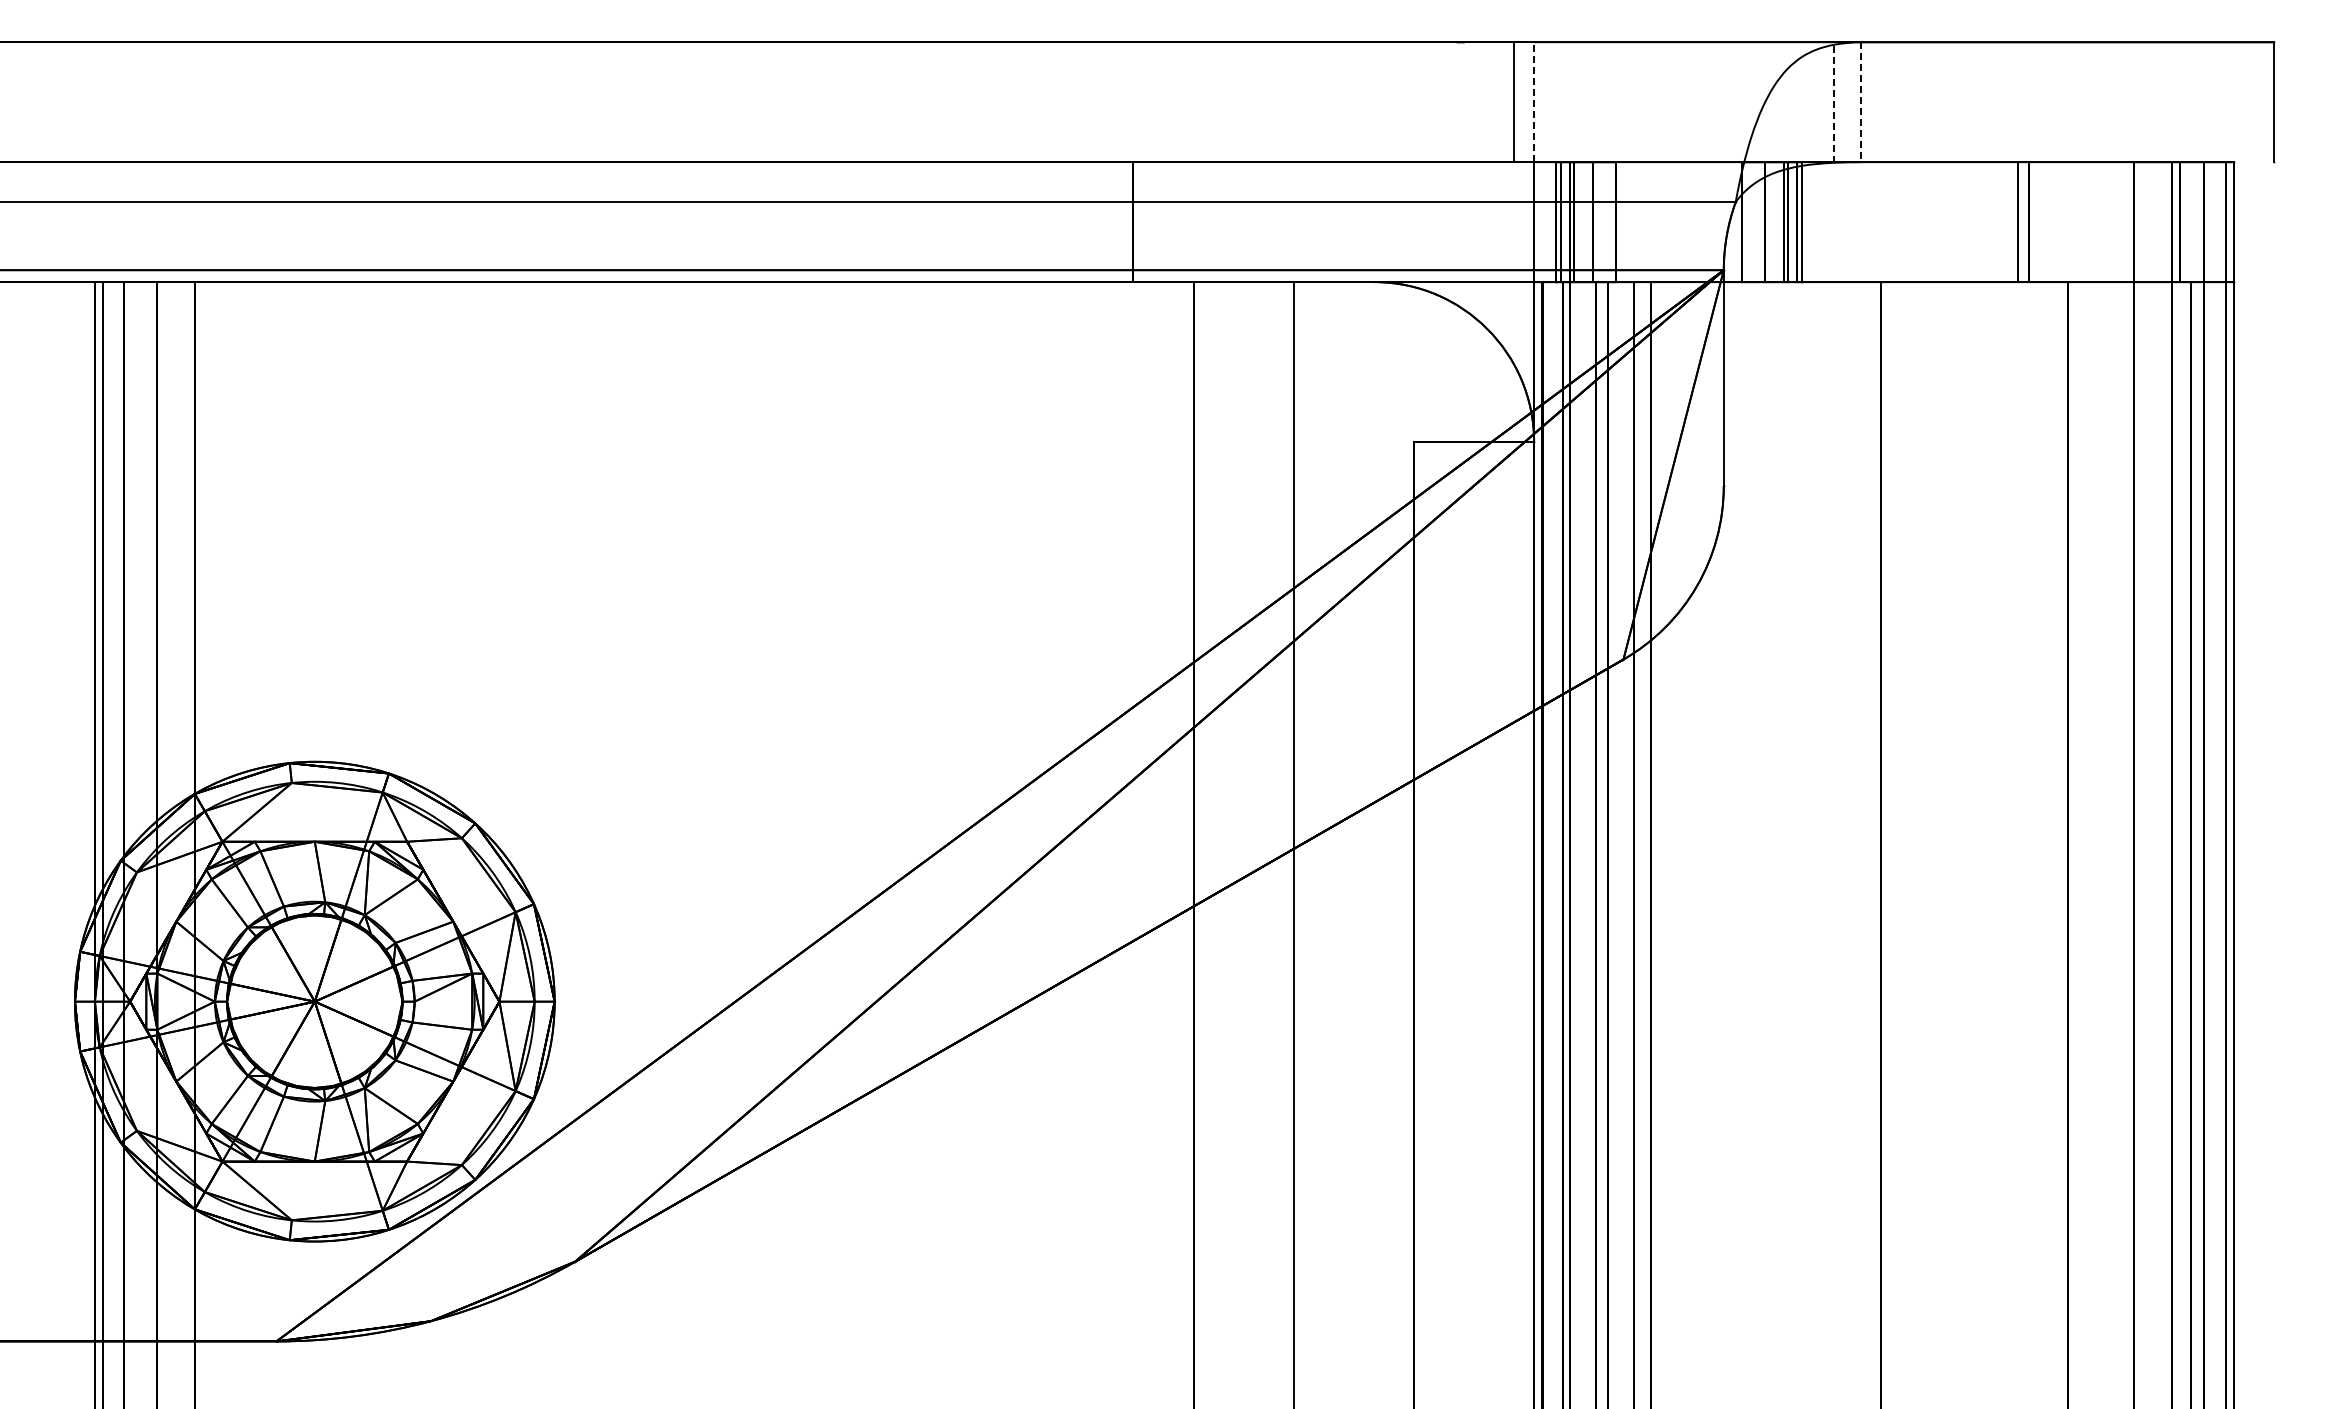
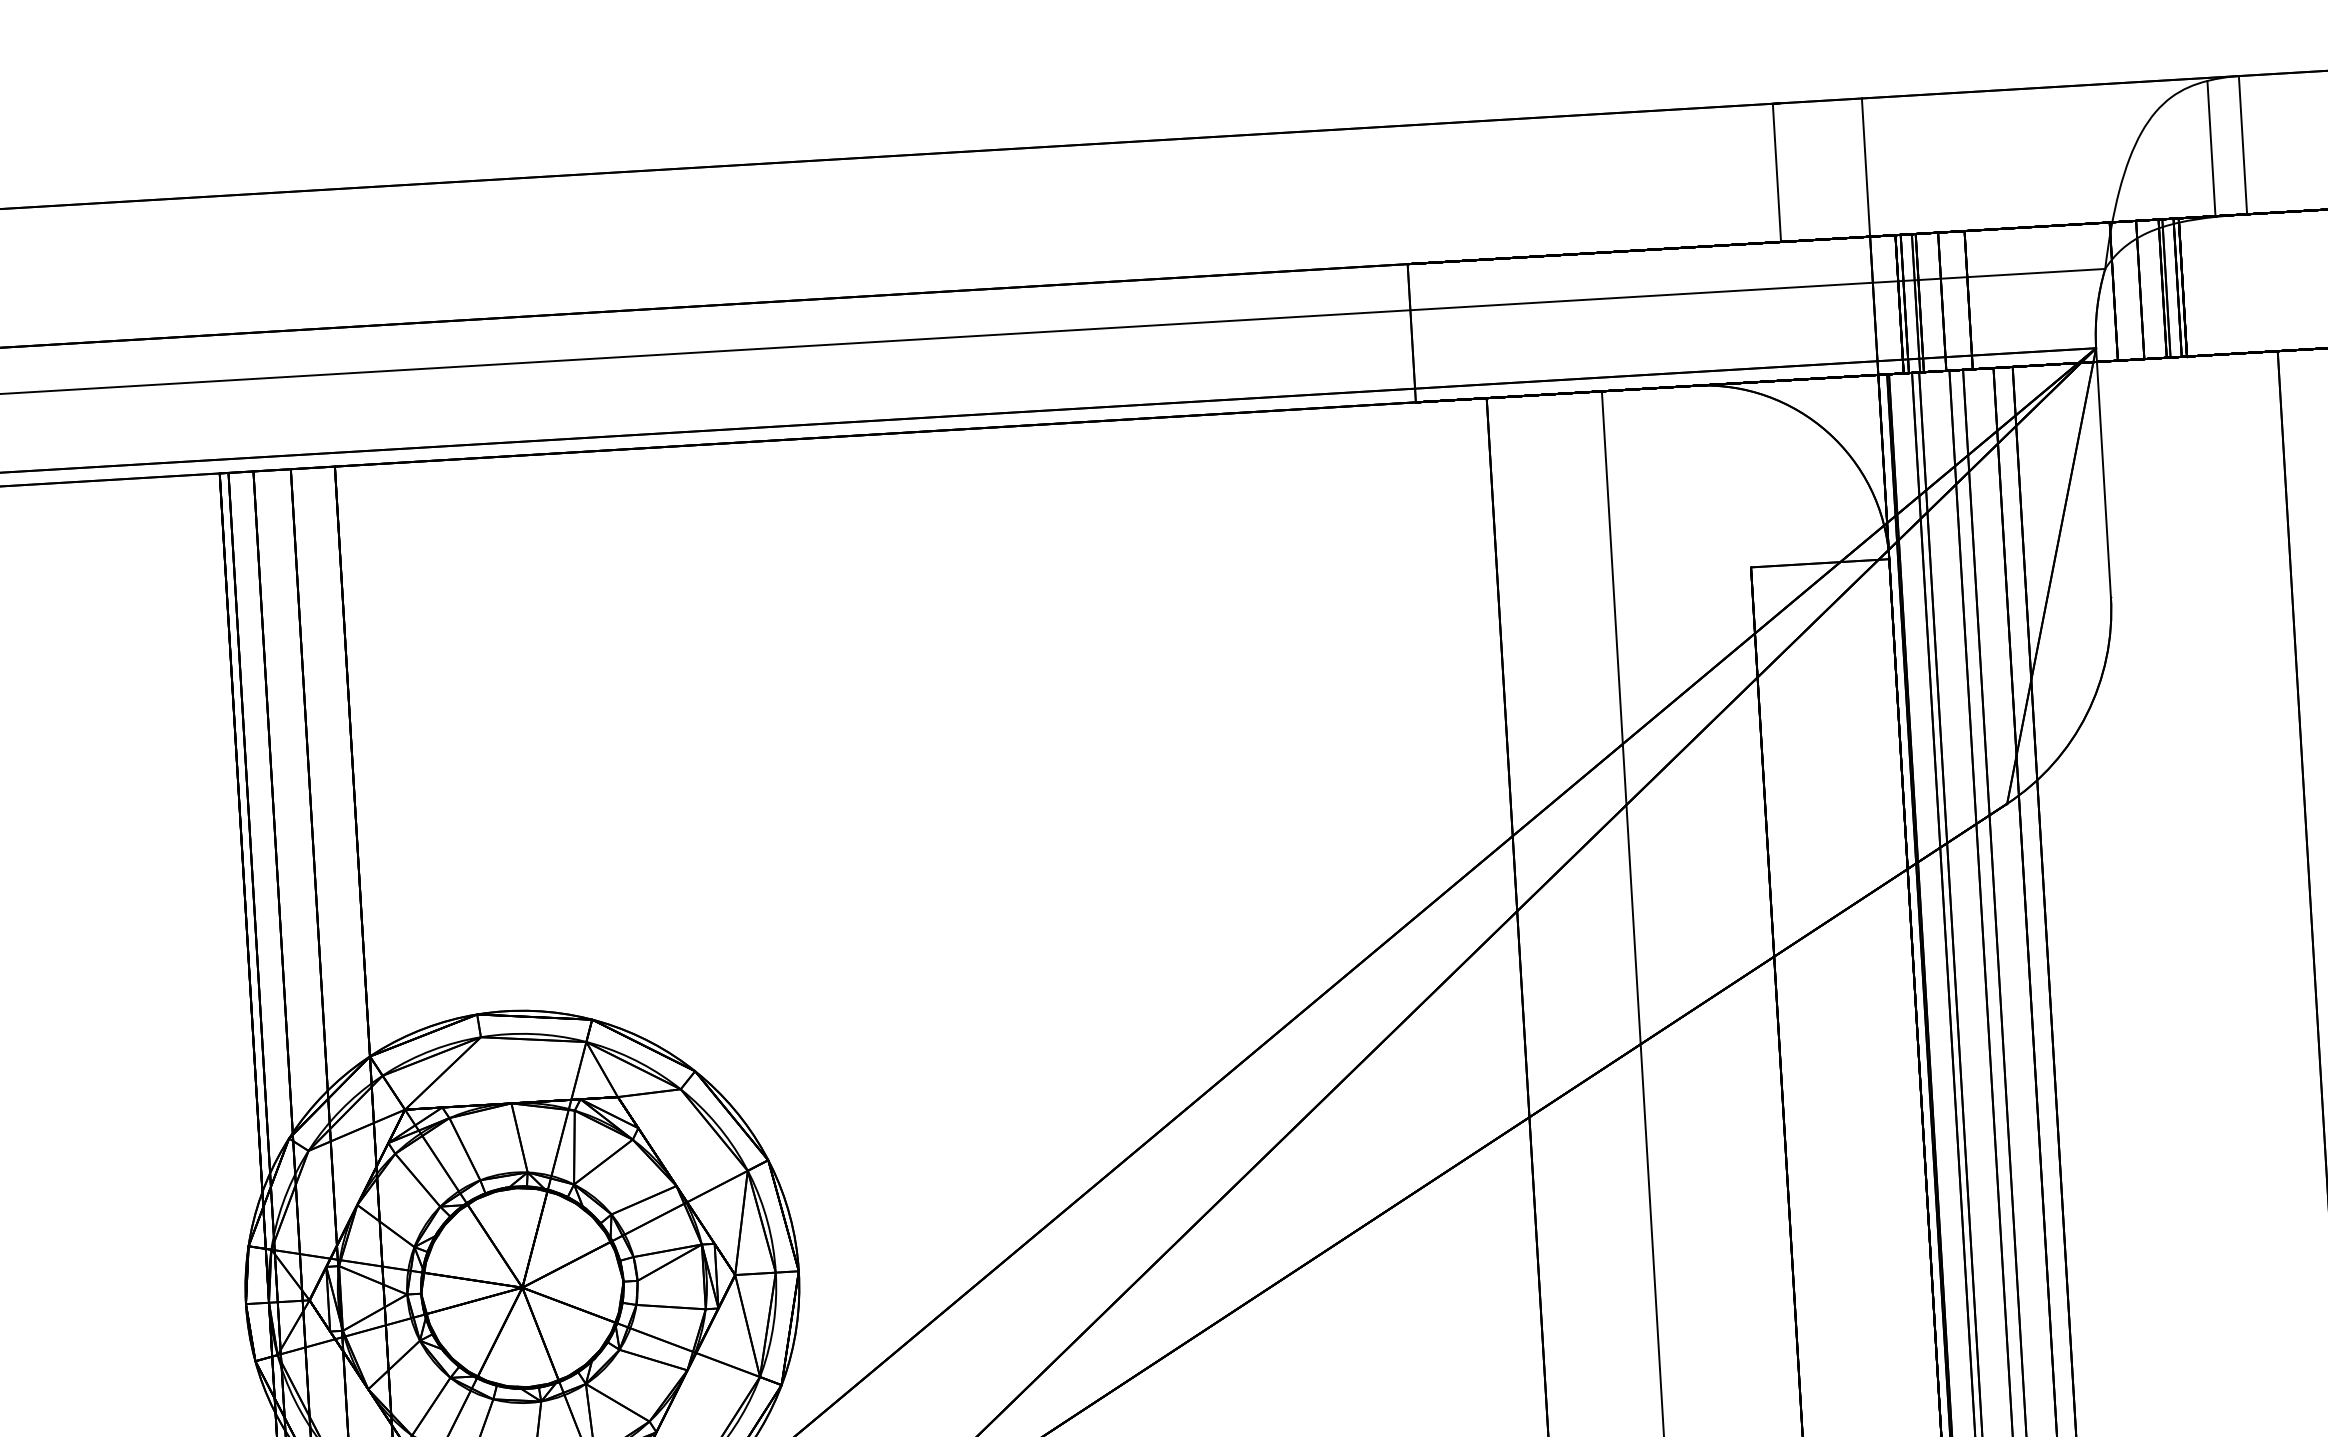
line: (1513, 102) -> (1776, 173), moved
line: (1534, 102) -> (1866, 167), dashed -> solid
line: (1861, 102) -> (2243, 145), dashed -> solid
line: (1833, 103) -> (2211, 148), dashed -> solid

